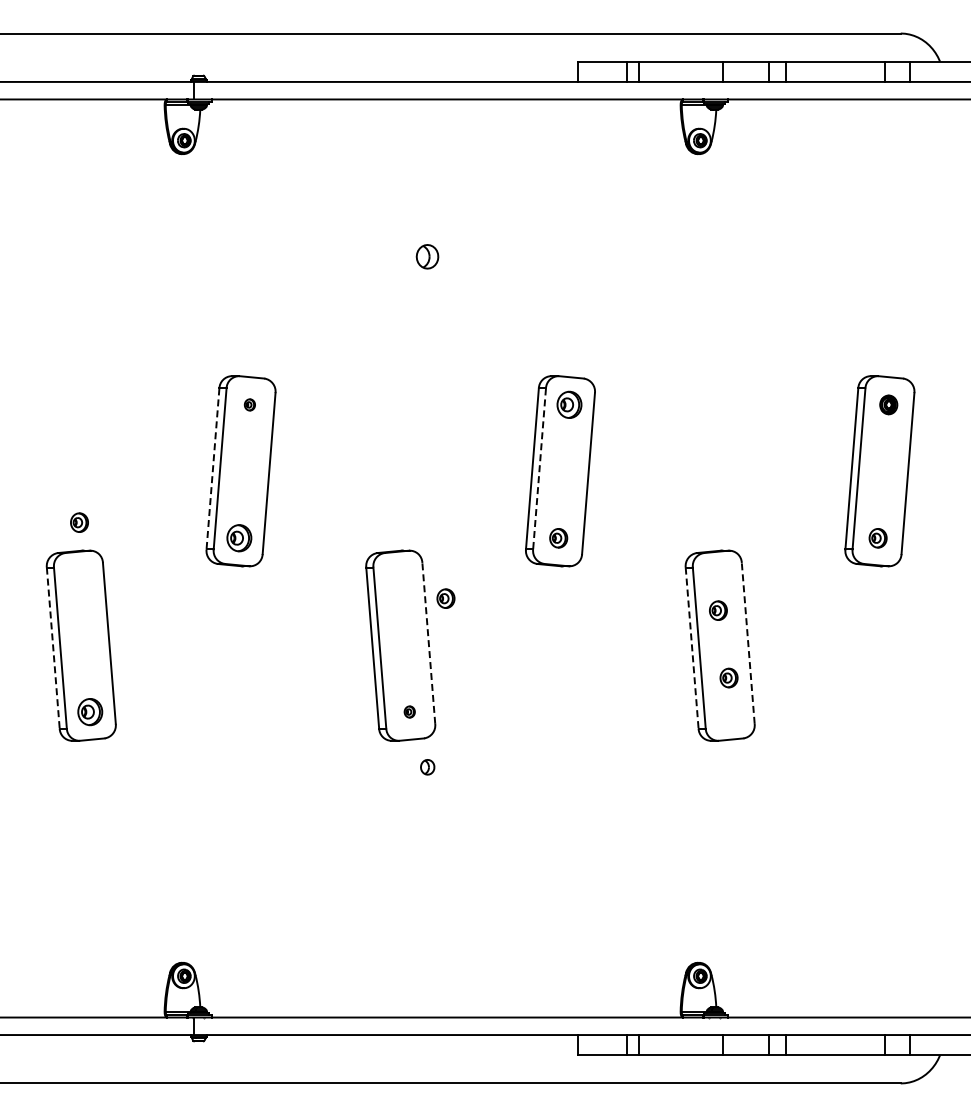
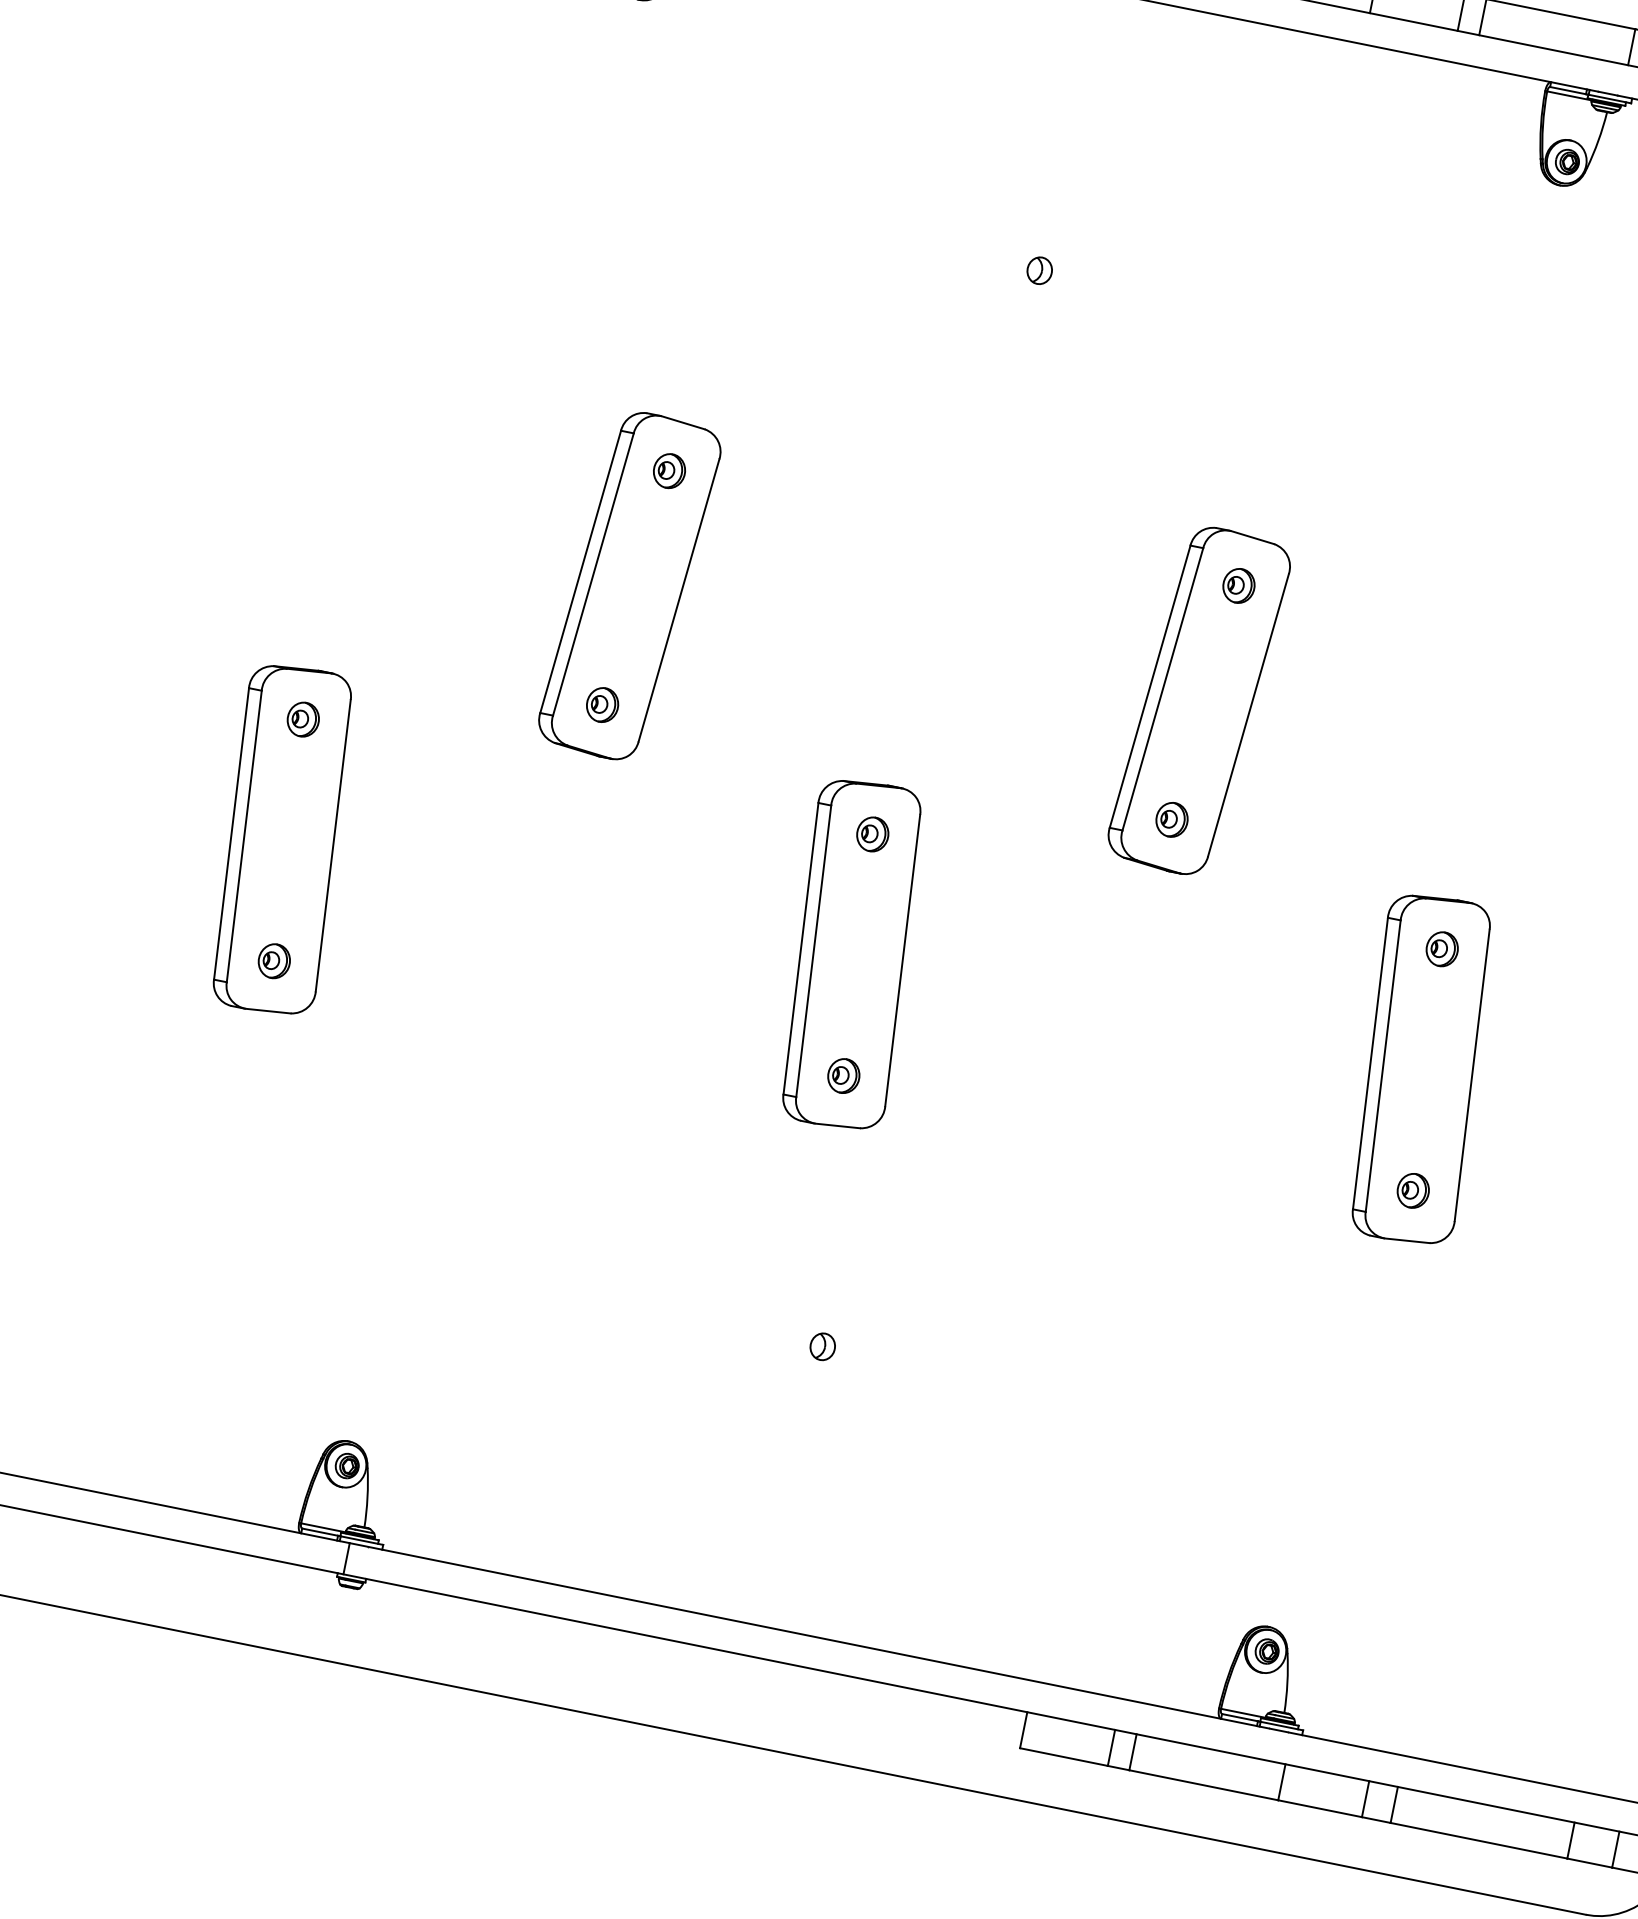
part: (427, 256) -> (1039, 270), size x0.62
part: (249, 404) -> (668, 470), size x1.67
part: (568, 404) -> (1237, 584), size x0.71
line: (212, 468) -> (579, 570), dashed -> solid
line: (539, 468) -> (1162, 688), dashed -> solid
part: (79, 522) -> (303, 719), moved
part: (238, 538) -> (601, 705), size x0.71
part: (445, 598) -> (871, 833), moved
part: (718, 610) -> (1442, 948), moved
line: (428, 643) -> (902, 960), dashed -> solid
line: (748, 643) -> (1472, 1075), dashed -> solid
line: (53, 648) -> (231, 834), dashed -> solid
line: (692, 648) -> (1370, 1064), dashed -> solid
part: (728, 677) -> (1412, 1189), moved
part: (89, 711) -> (273, 959), size x0.71
part: (409, 711) -> (843, 1075), size x1.67
part: (427, 767) -> (822, 1347), moved

